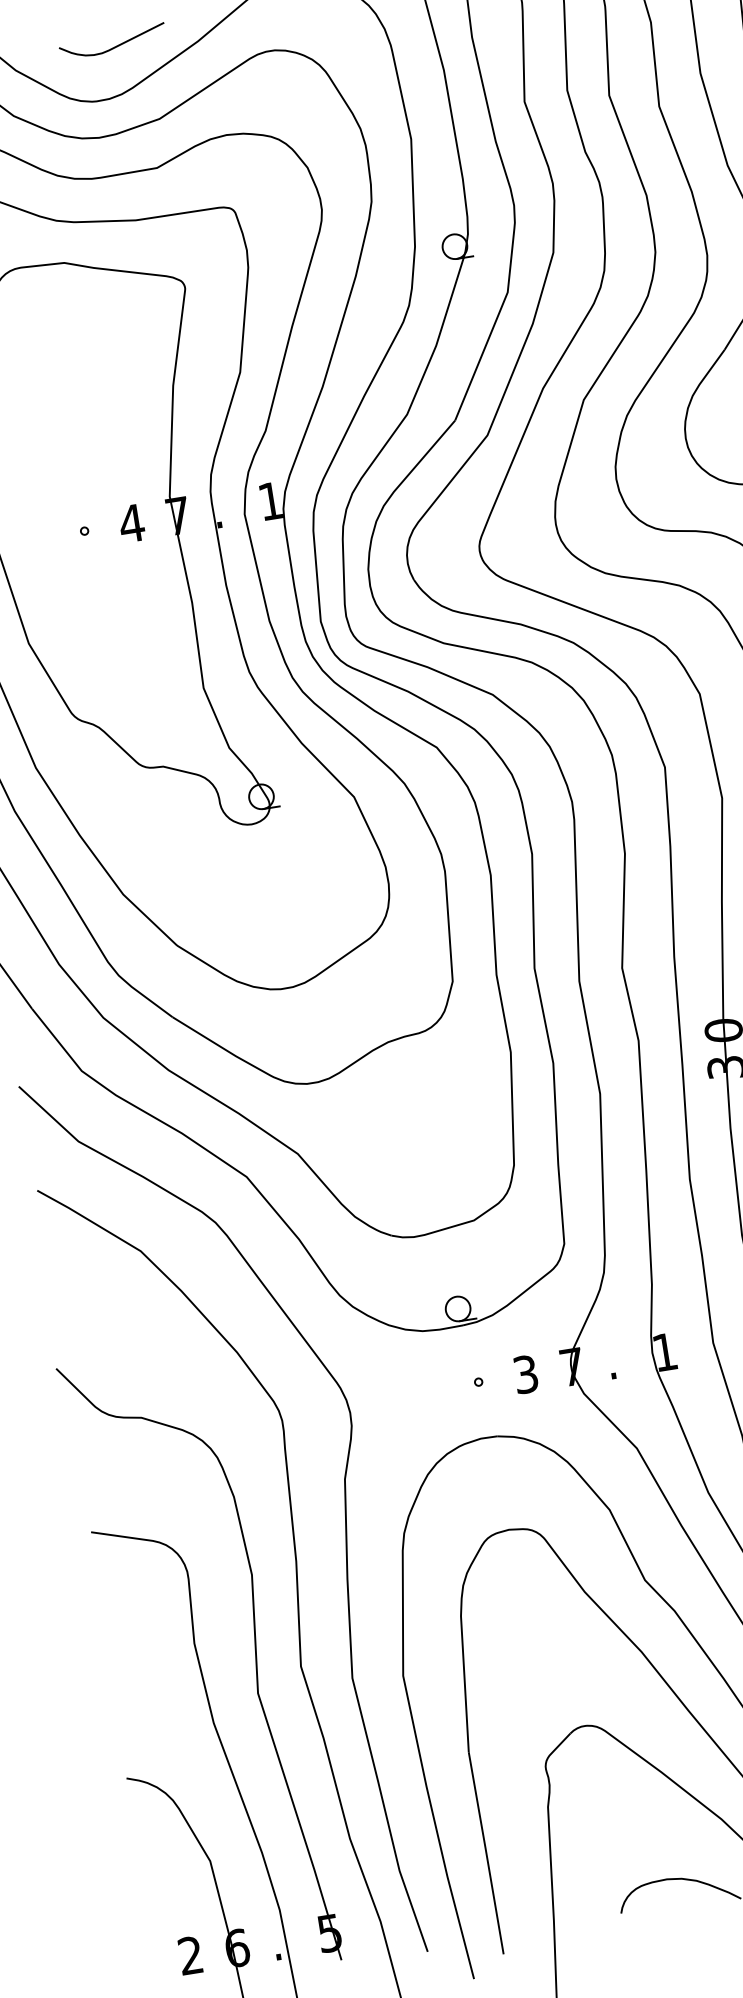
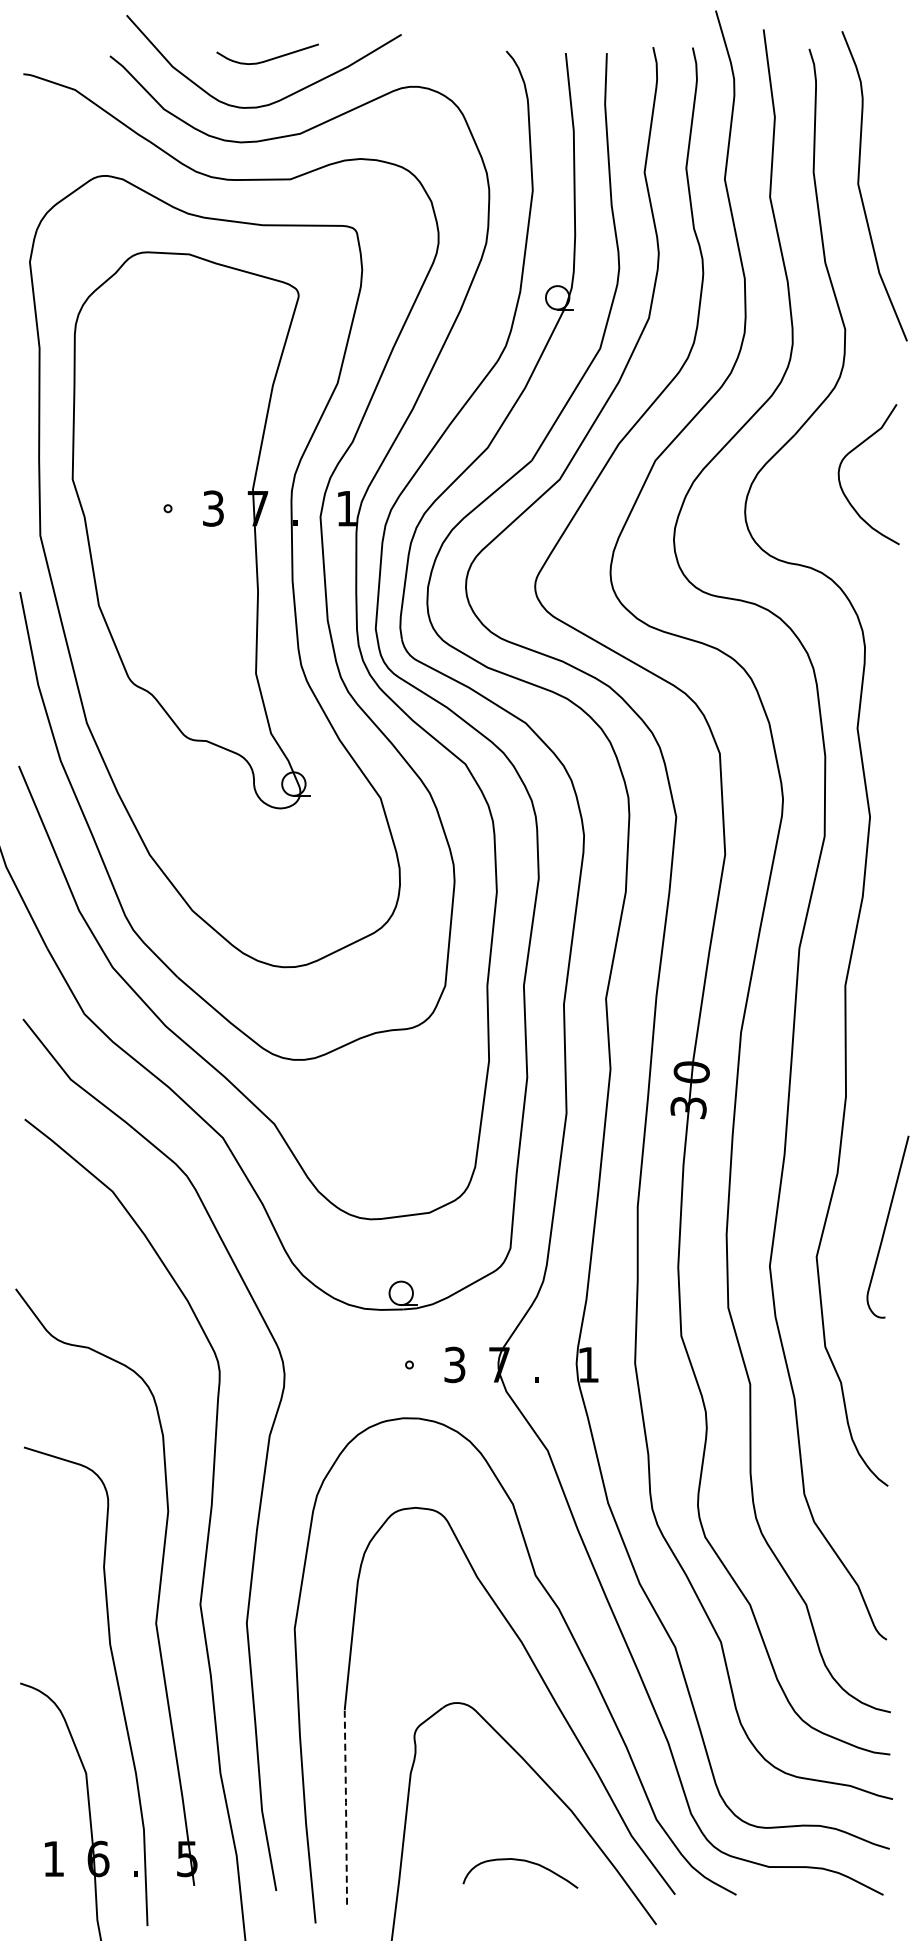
text: (130, 523) -> (212, 508), 4 -> 3
line: (486, 1852) -> (346, 1806), solid -> dashed
text: (190, 1955) -> (53, 1858), 2 -> 1

